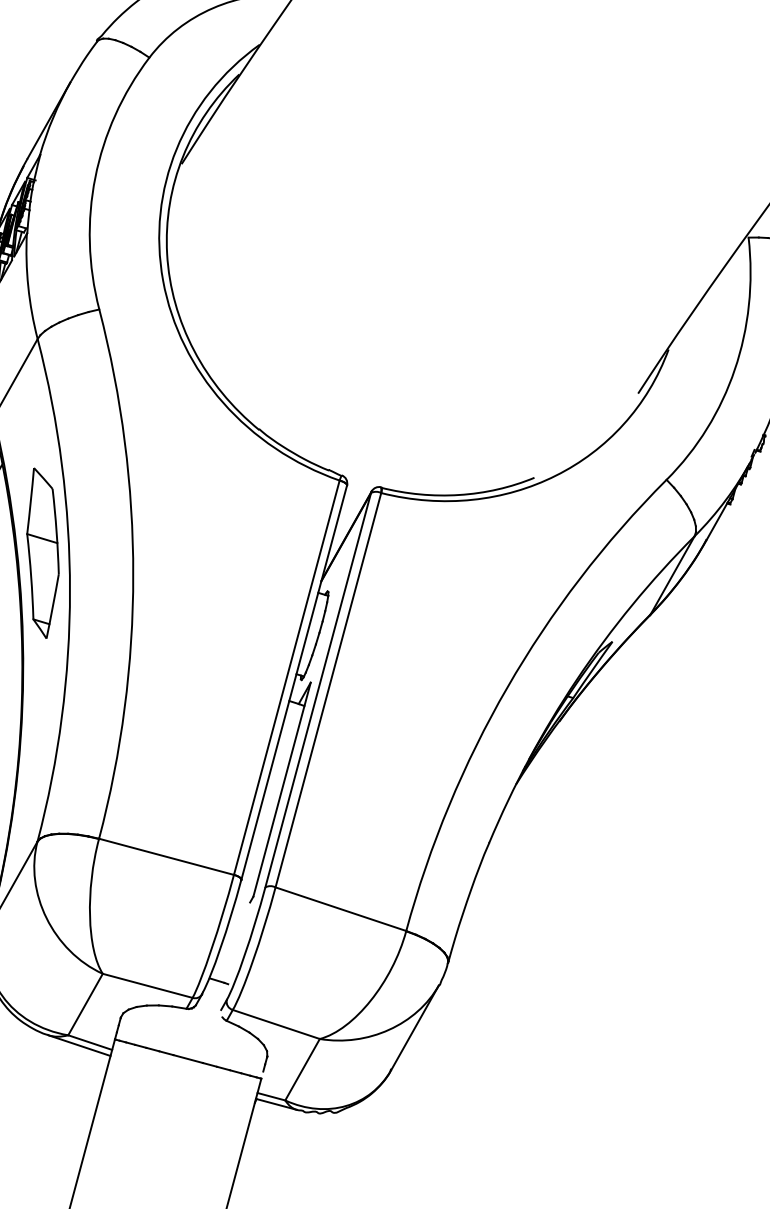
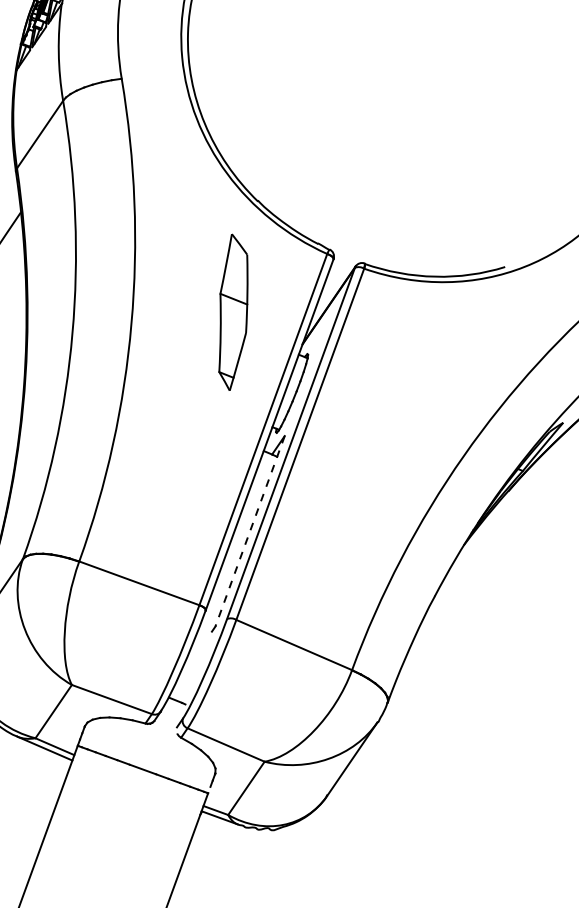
part: (42, 552) -> (232, 311), moved
line: (282, 789) -> (250, 531), solid -> dashed

